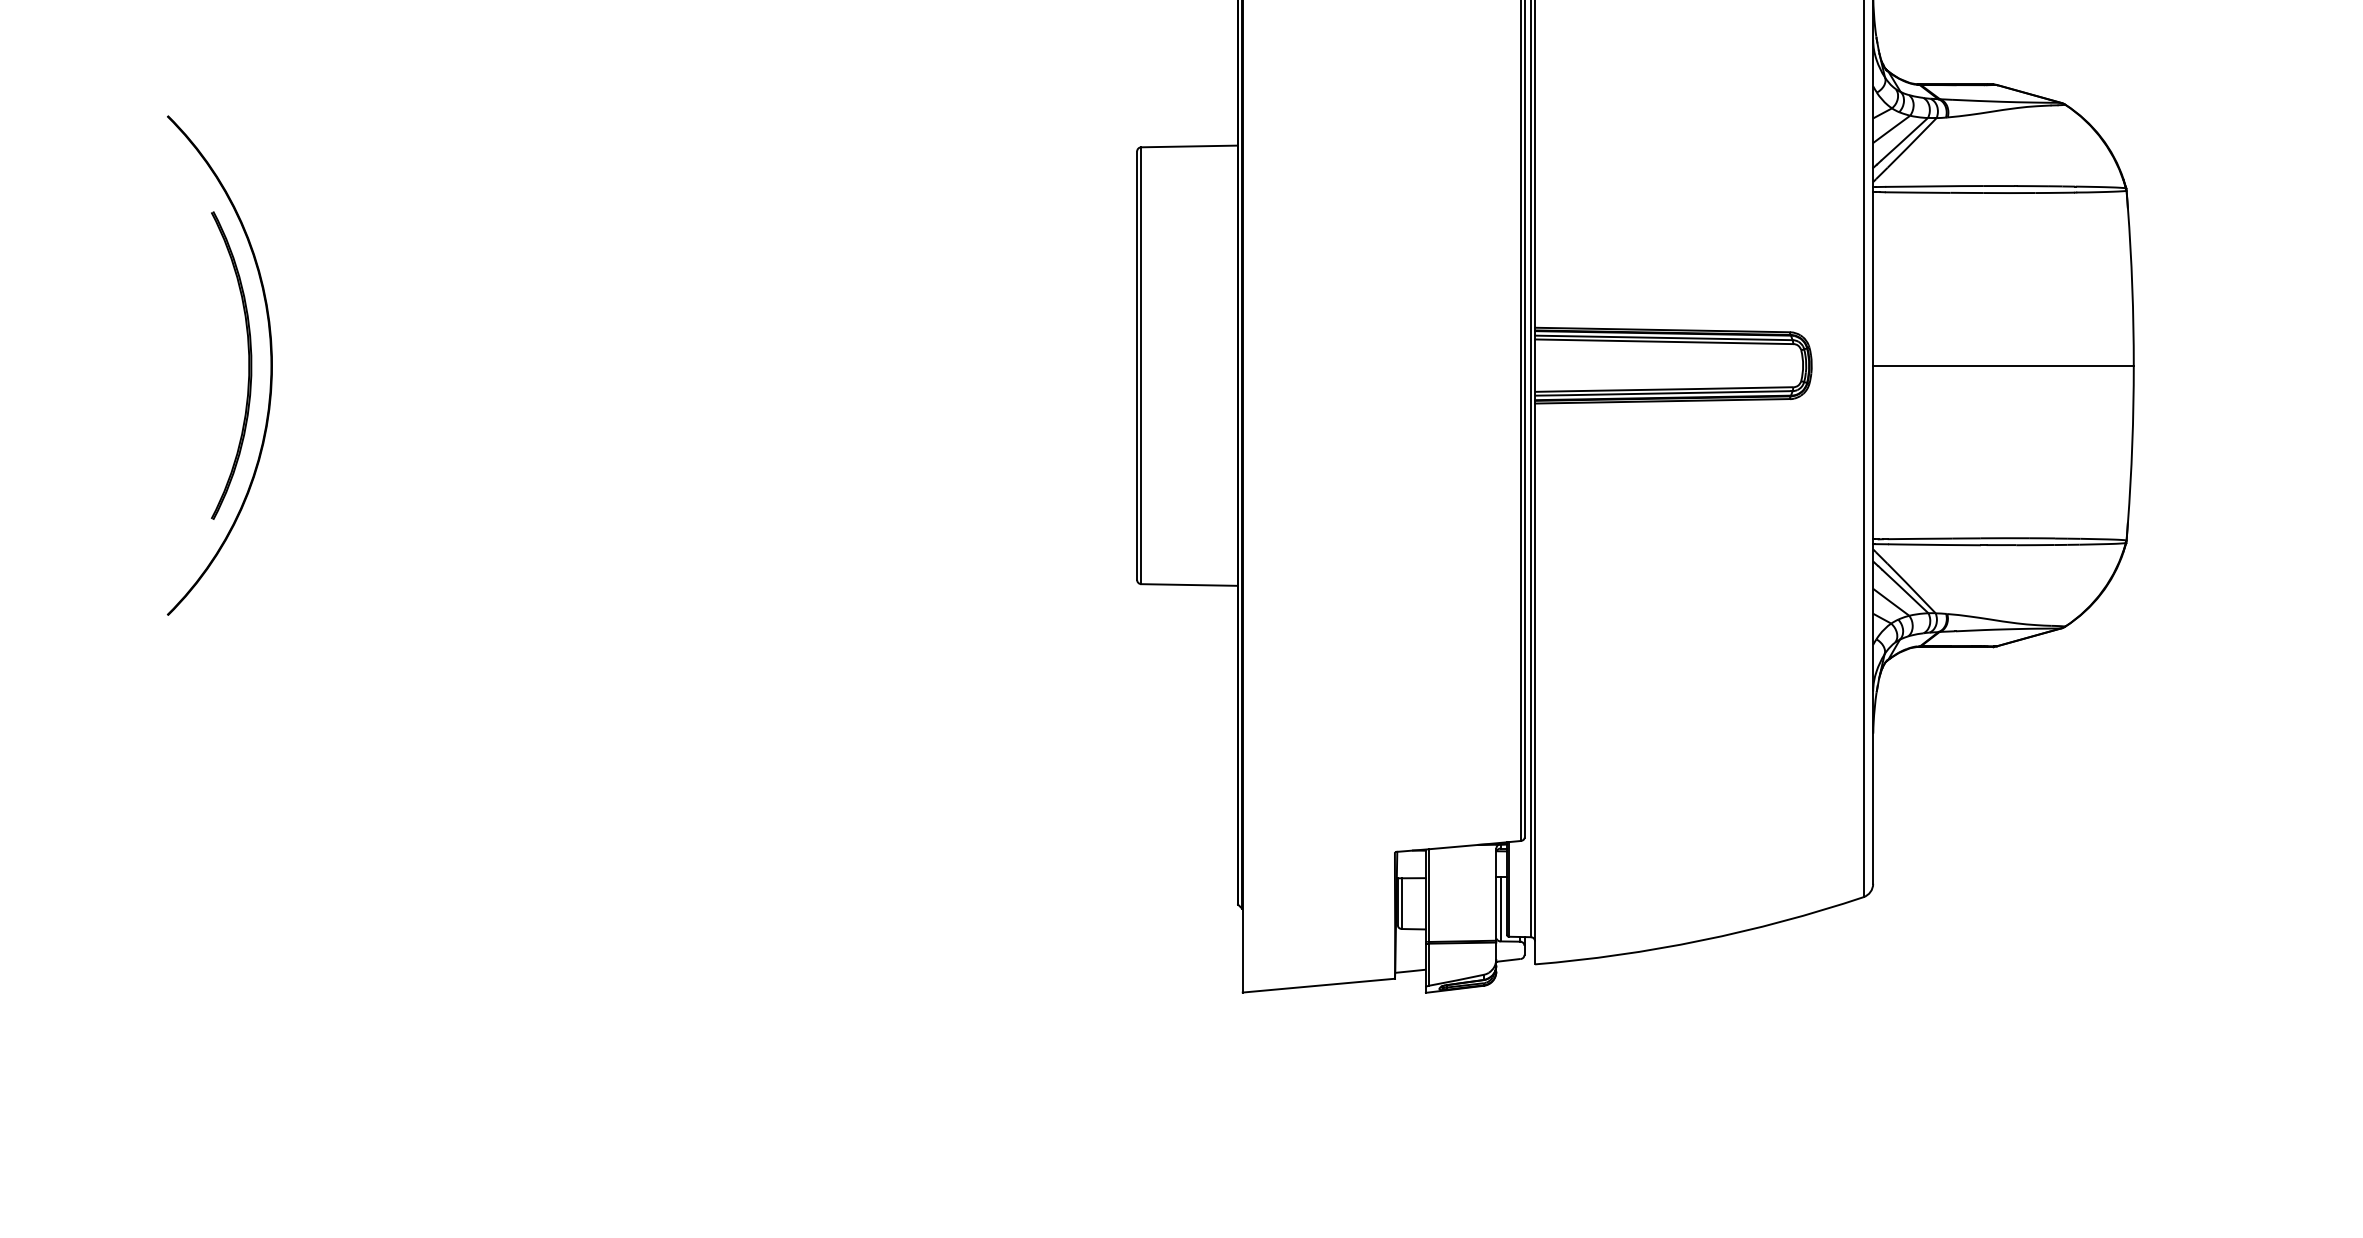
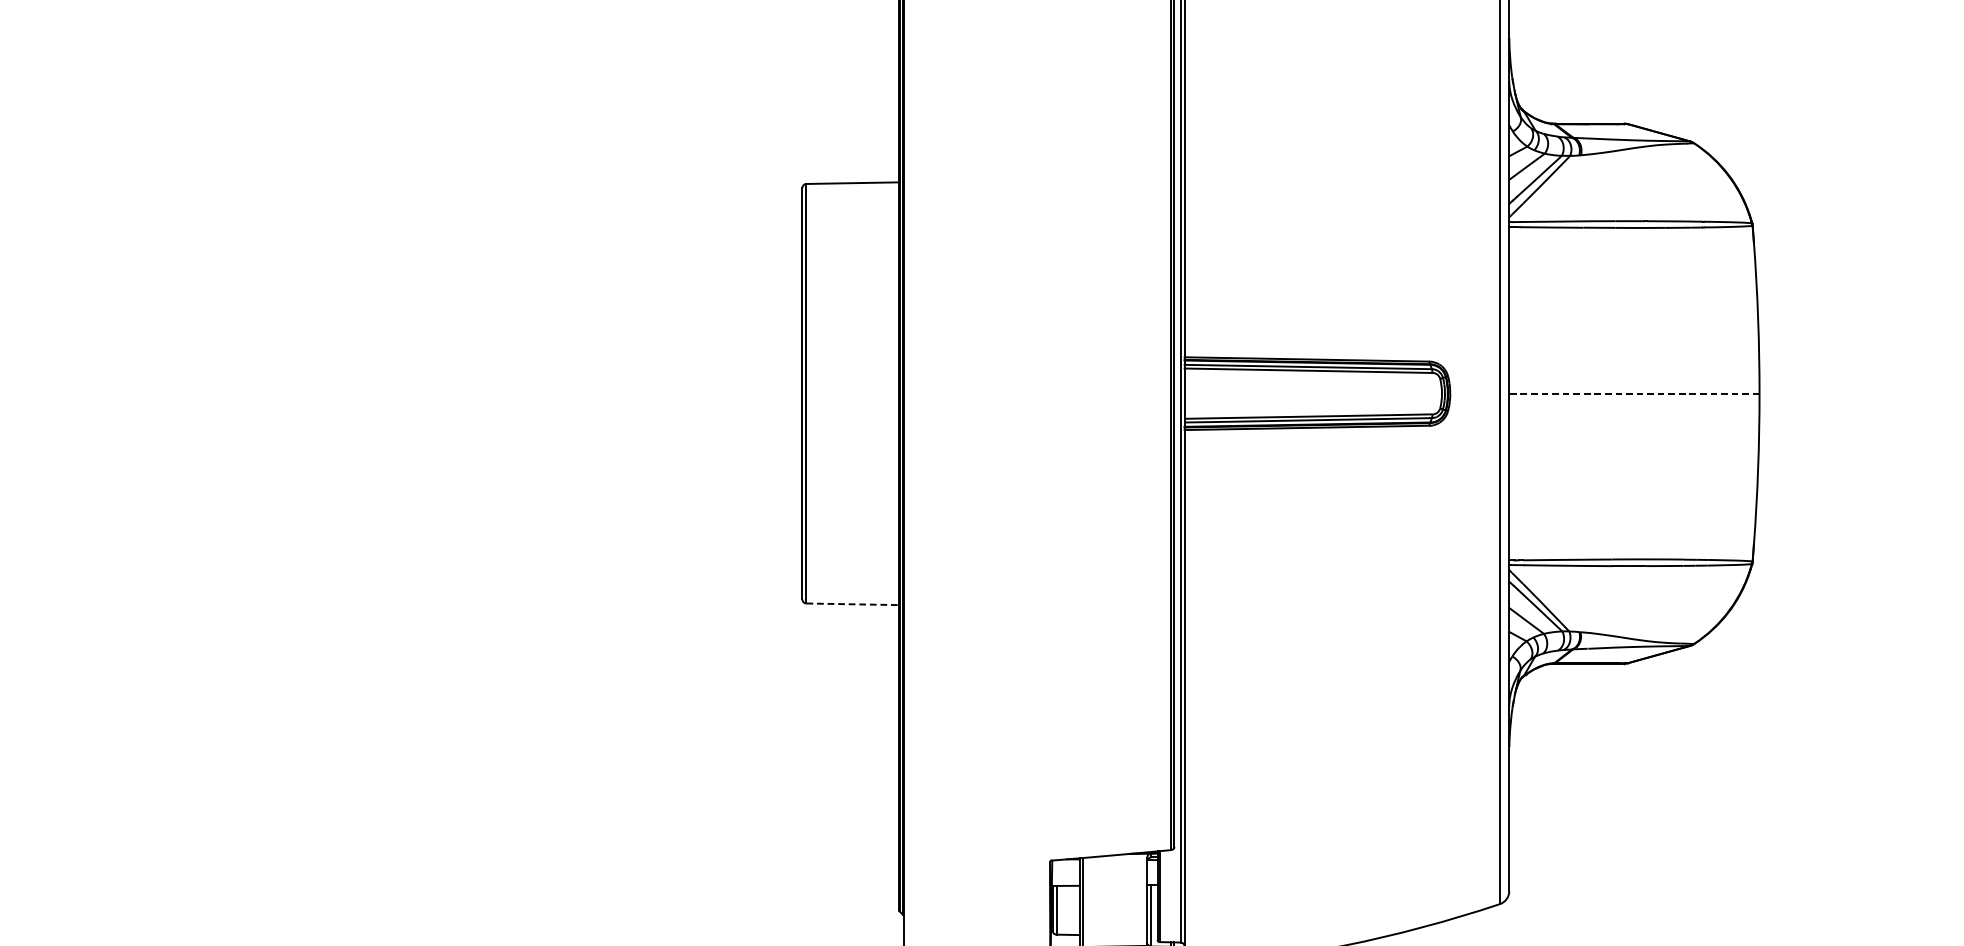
line: (2002, 365) -> (1633, 393), solid -> dashed
line: (1190, 585) -> (853, 604), solid -> dashed

